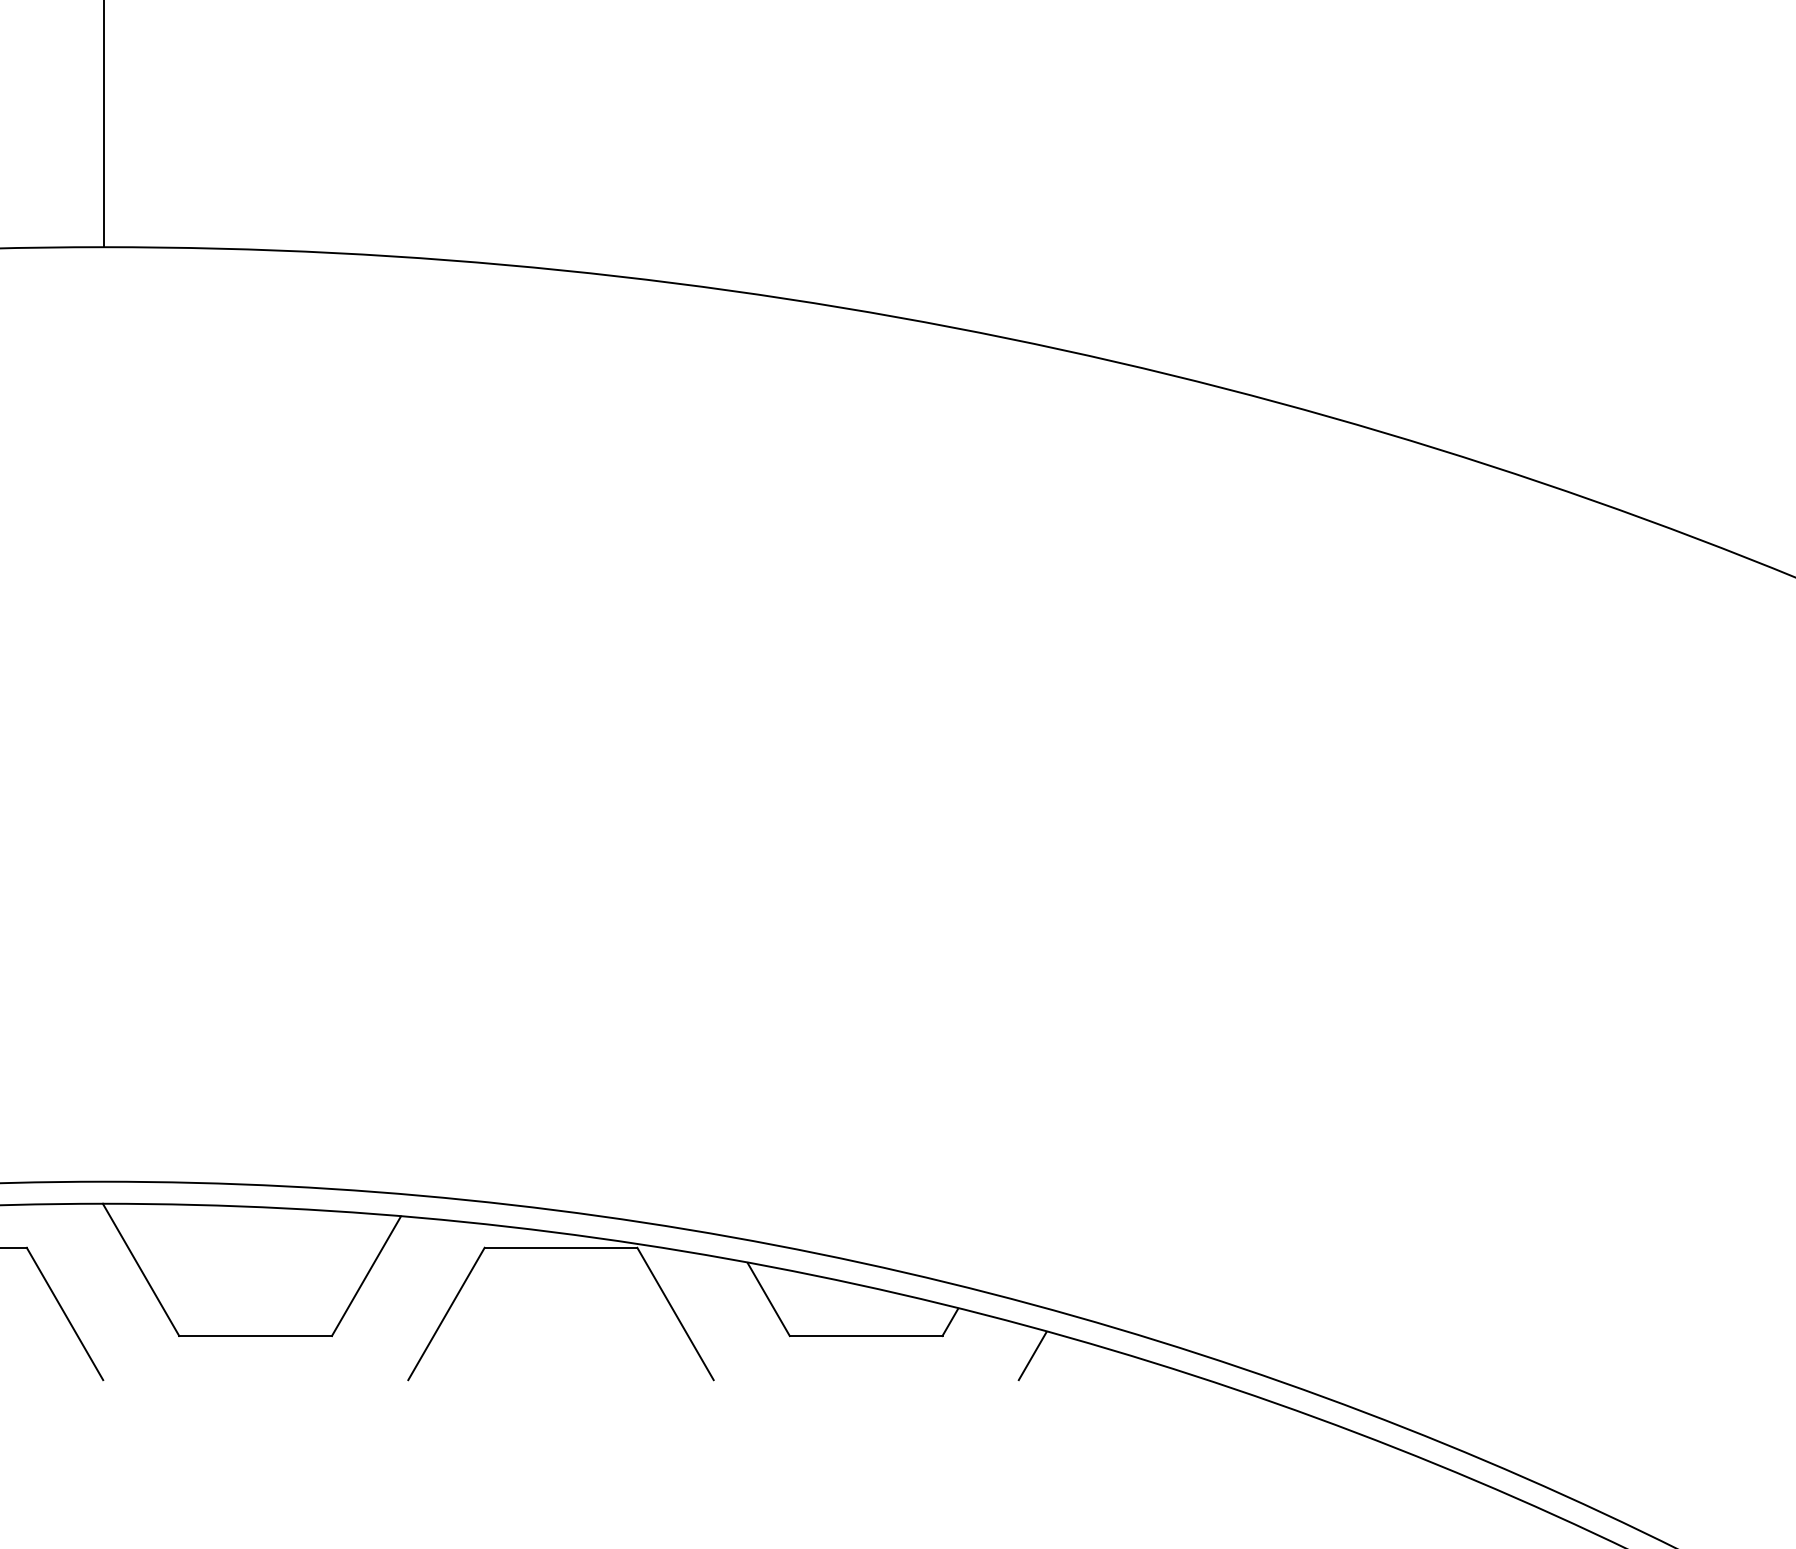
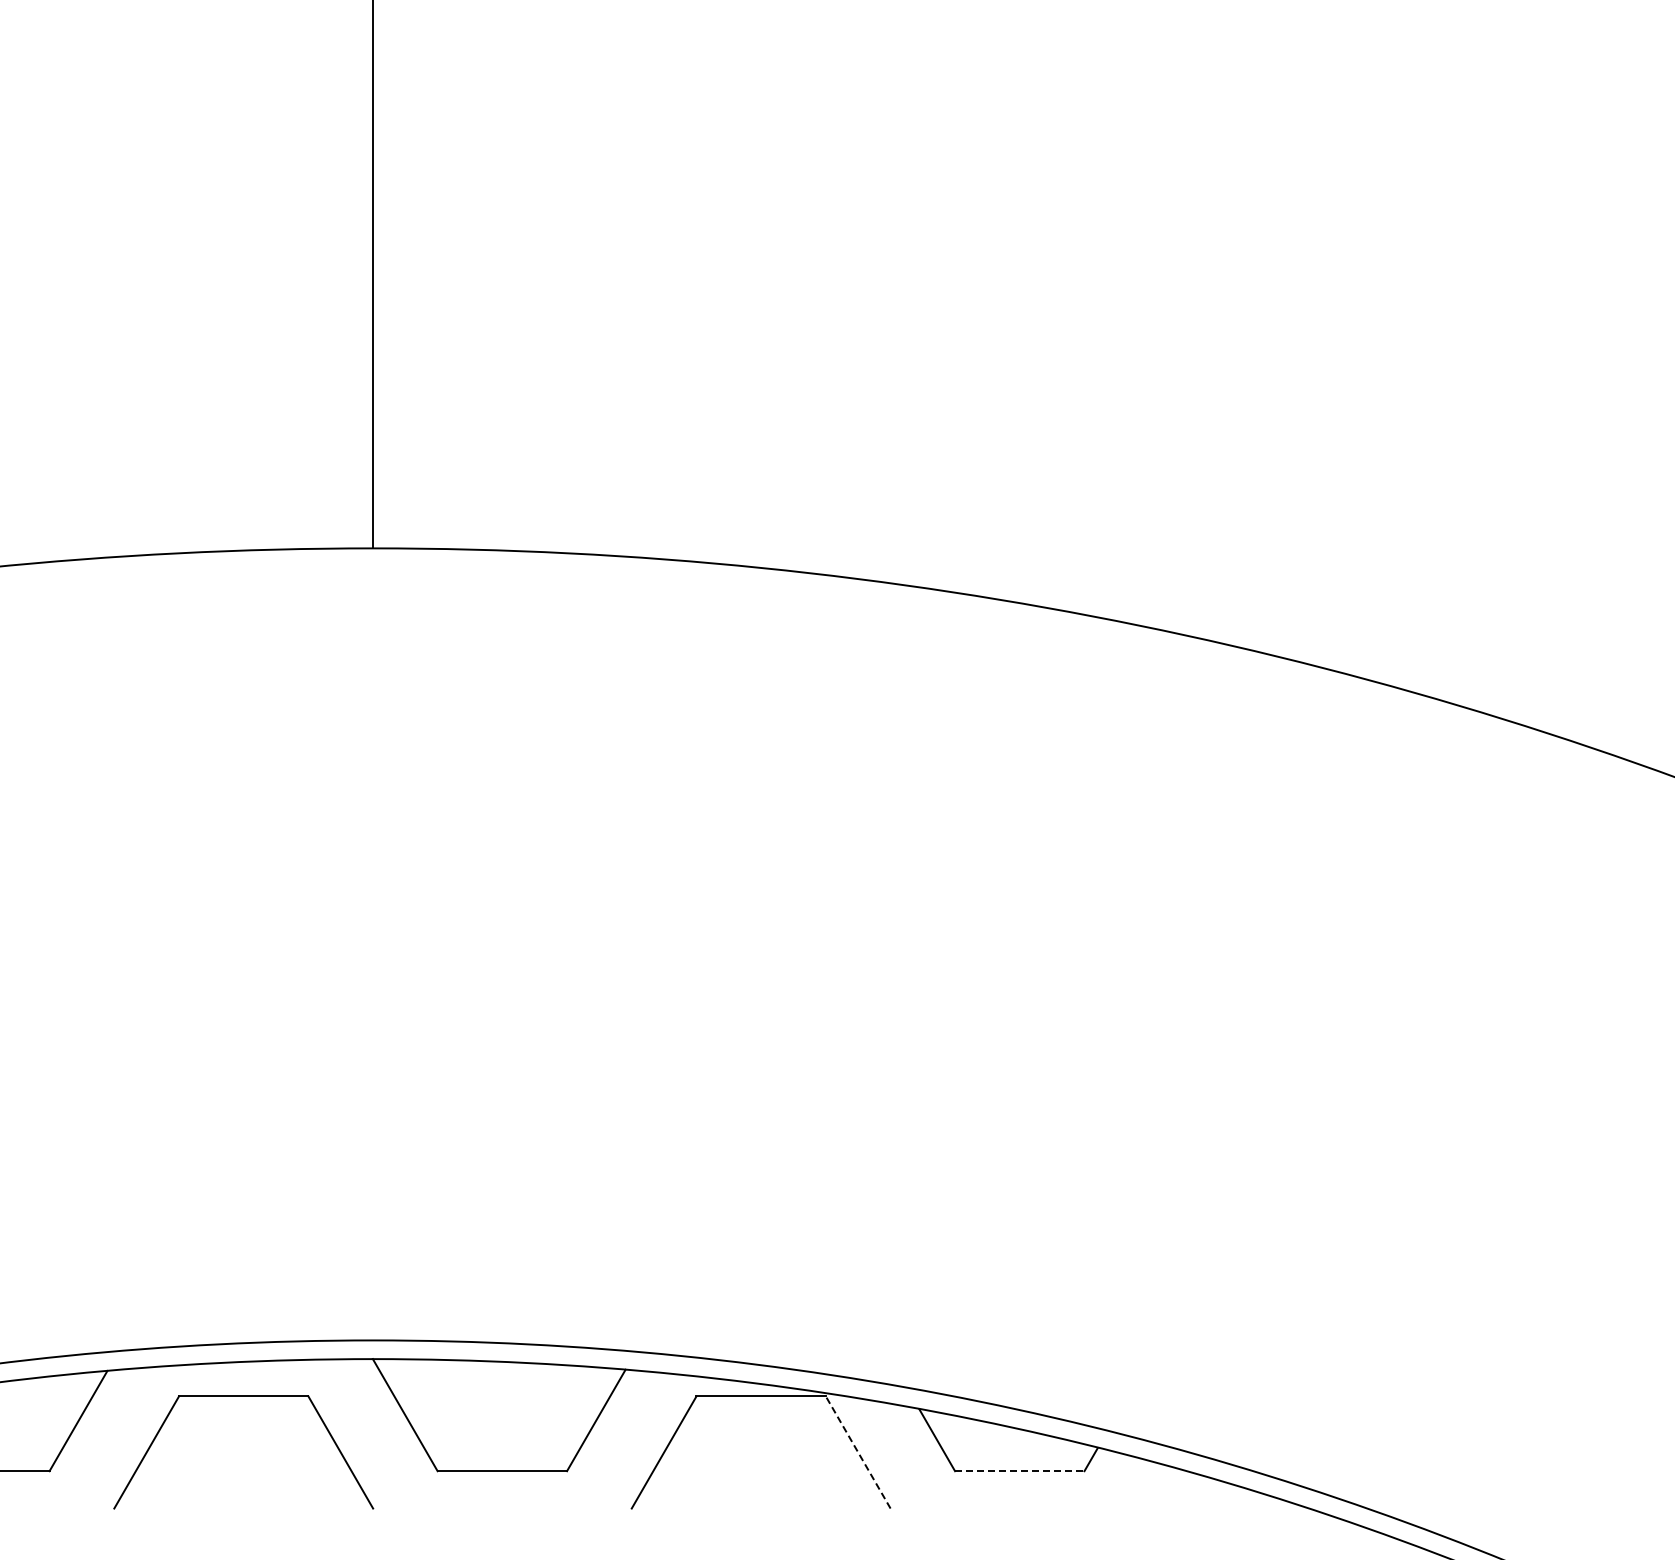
line: (675, 1313) -> (858, 1452), solid -> dashed
line: (865, 1336) -> (1019, 1471), solid -> dashed
line: (1032, 1355) -> (1160, 1487), removed

